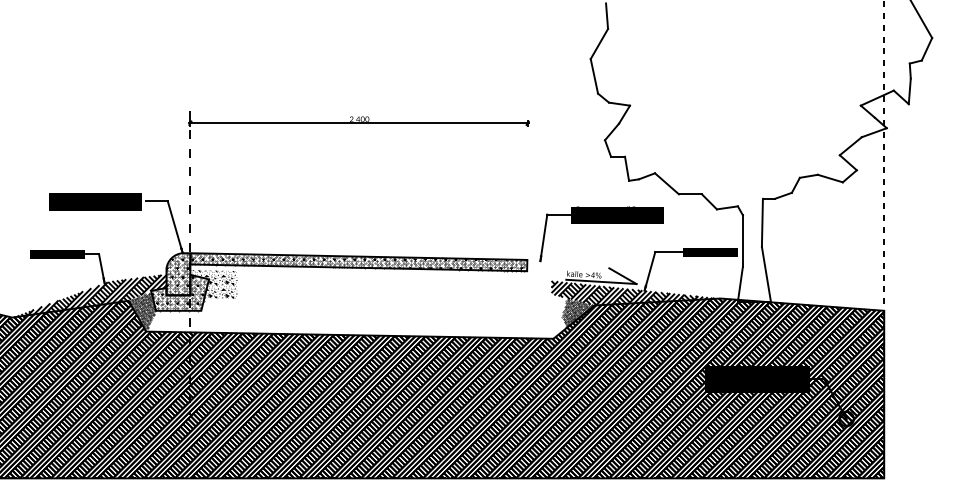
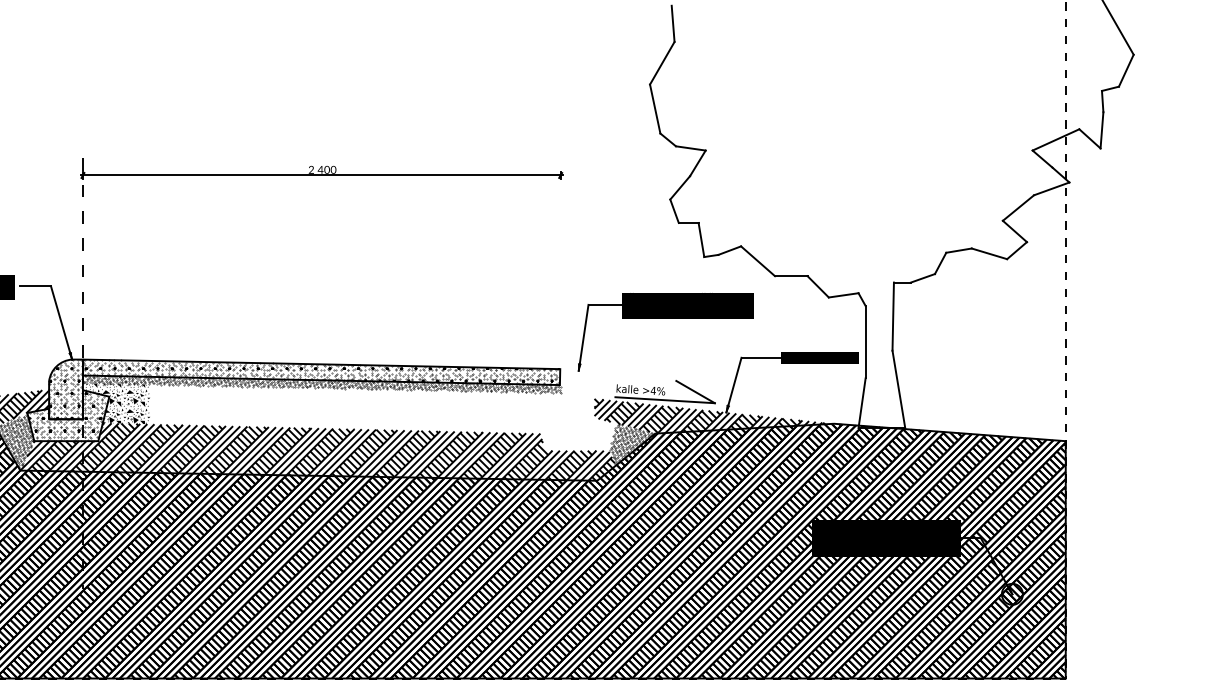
hatch: (358, 270) -> (321, 384), added
hatch: (355, 318) -> (316, 452), added

